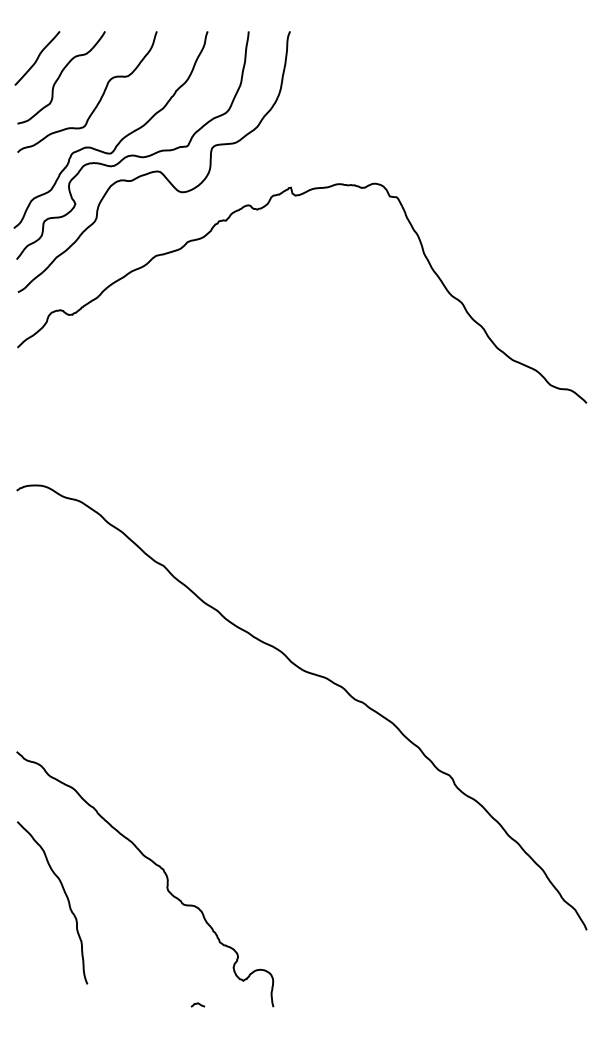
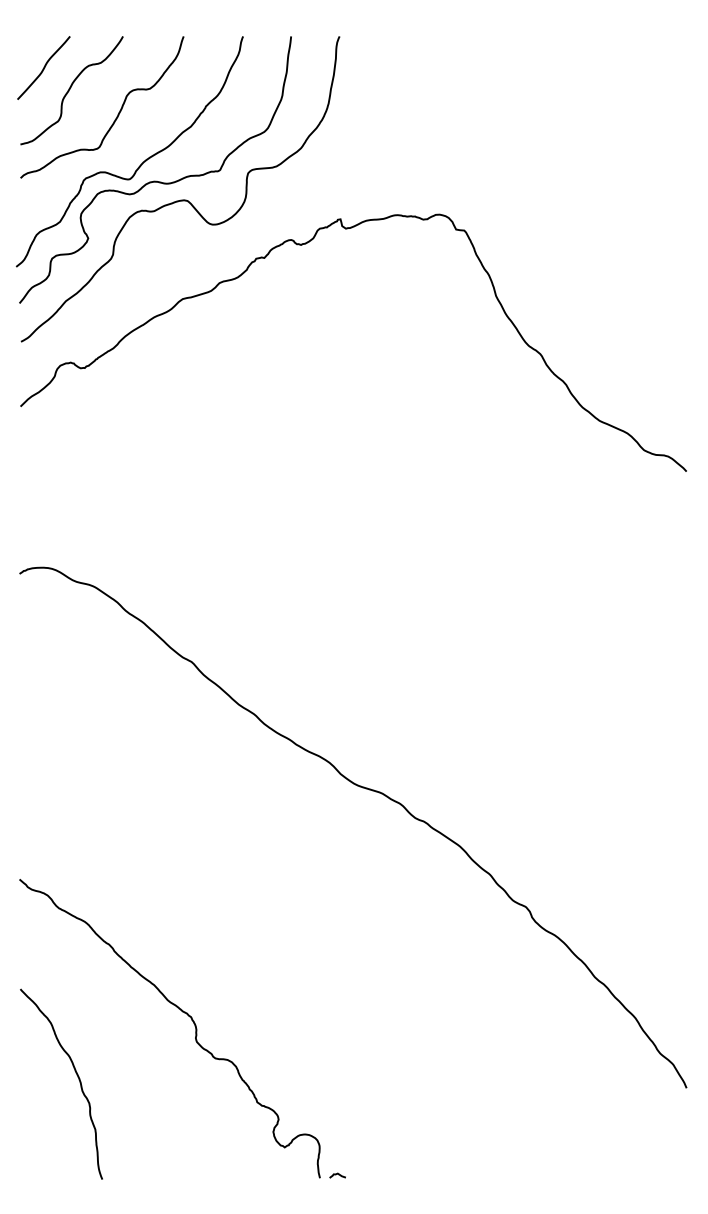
curve: (65, 895) -> (76, 1075), moved
curve: (197, 1003) -> (337, 1174), moved

